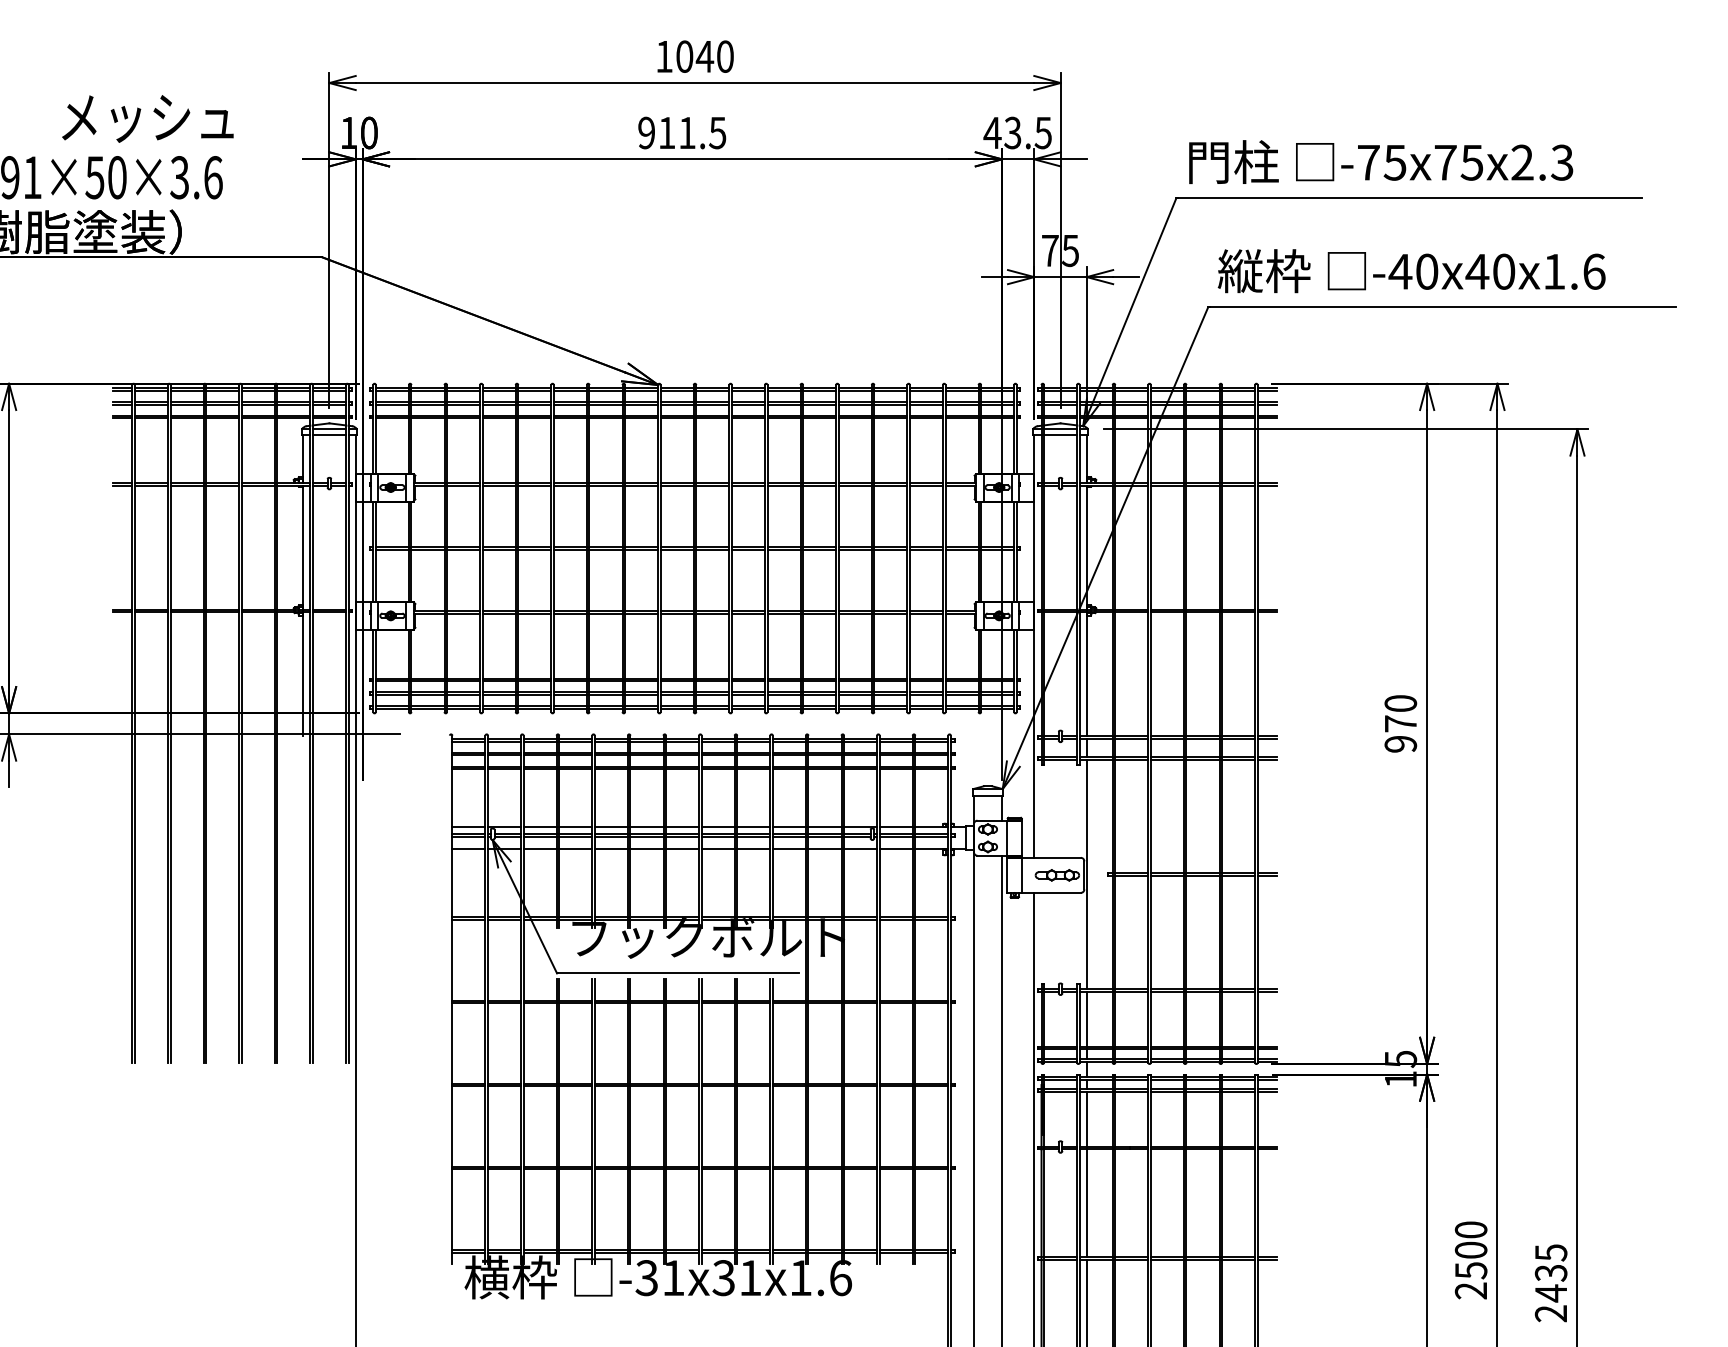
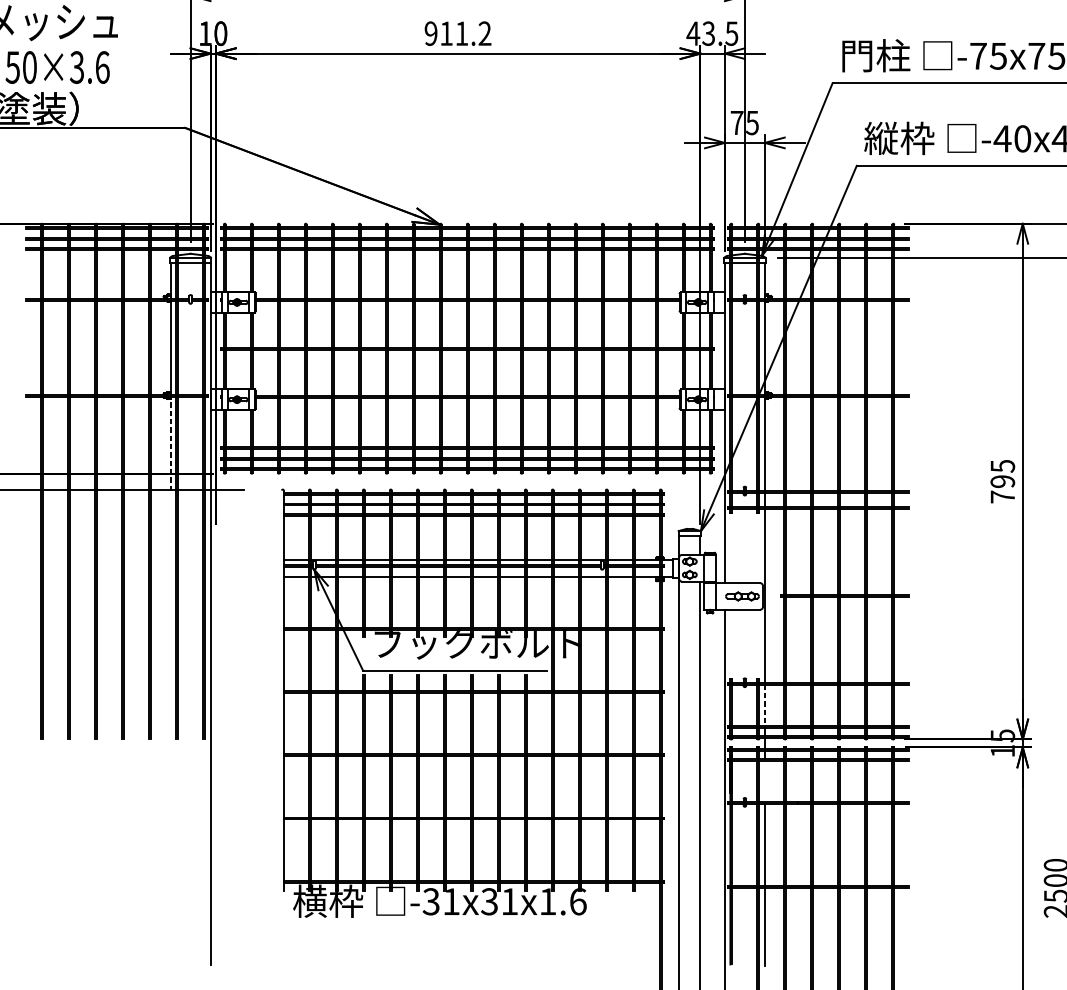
text: (717, 132) -> (484, 33), 911.5 -> 911.2
line: (303, 674) -> (170, 444), solid -> dashed
text: (1400, 723) -> (1002, 481), 970 -> 795
line: (1086, 1019) -> (764, 705), solid -> dashed
line: (1086, 1118) -> (764, 780), removed

